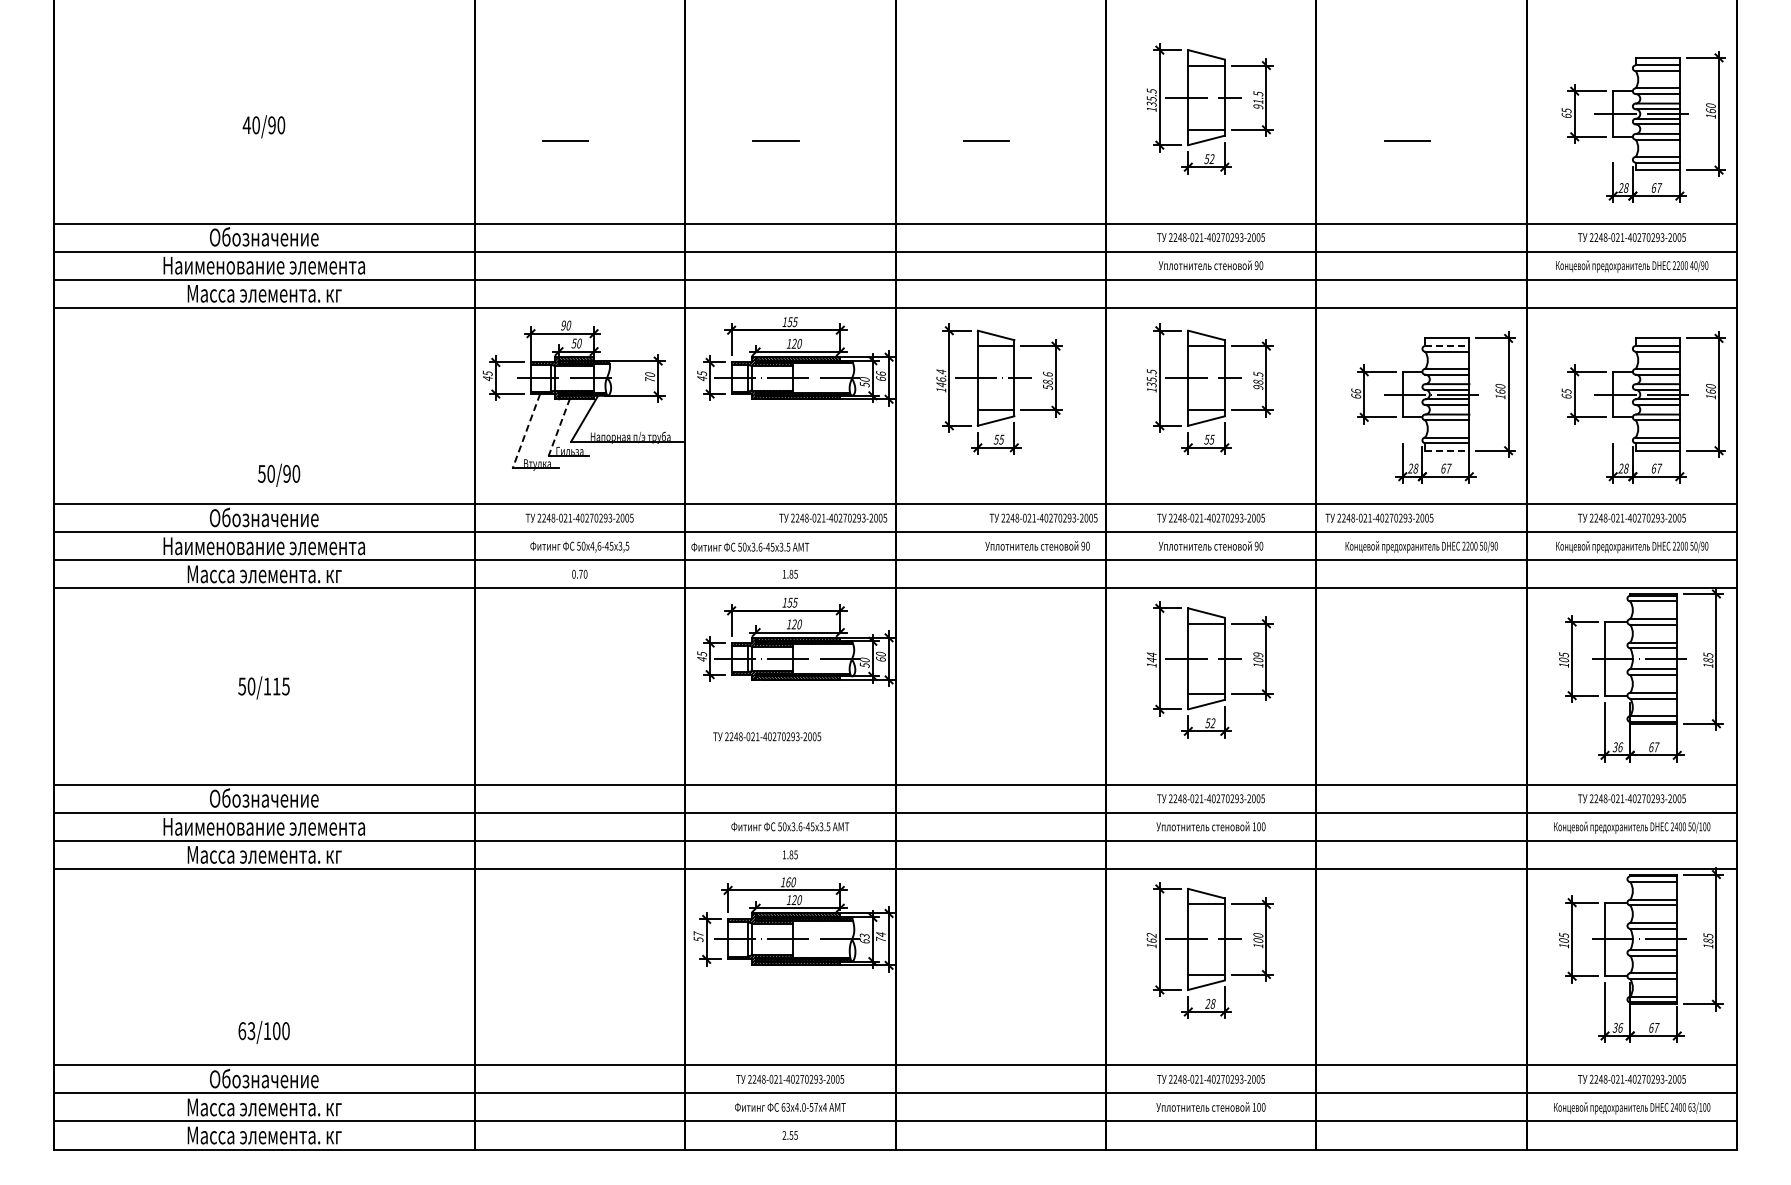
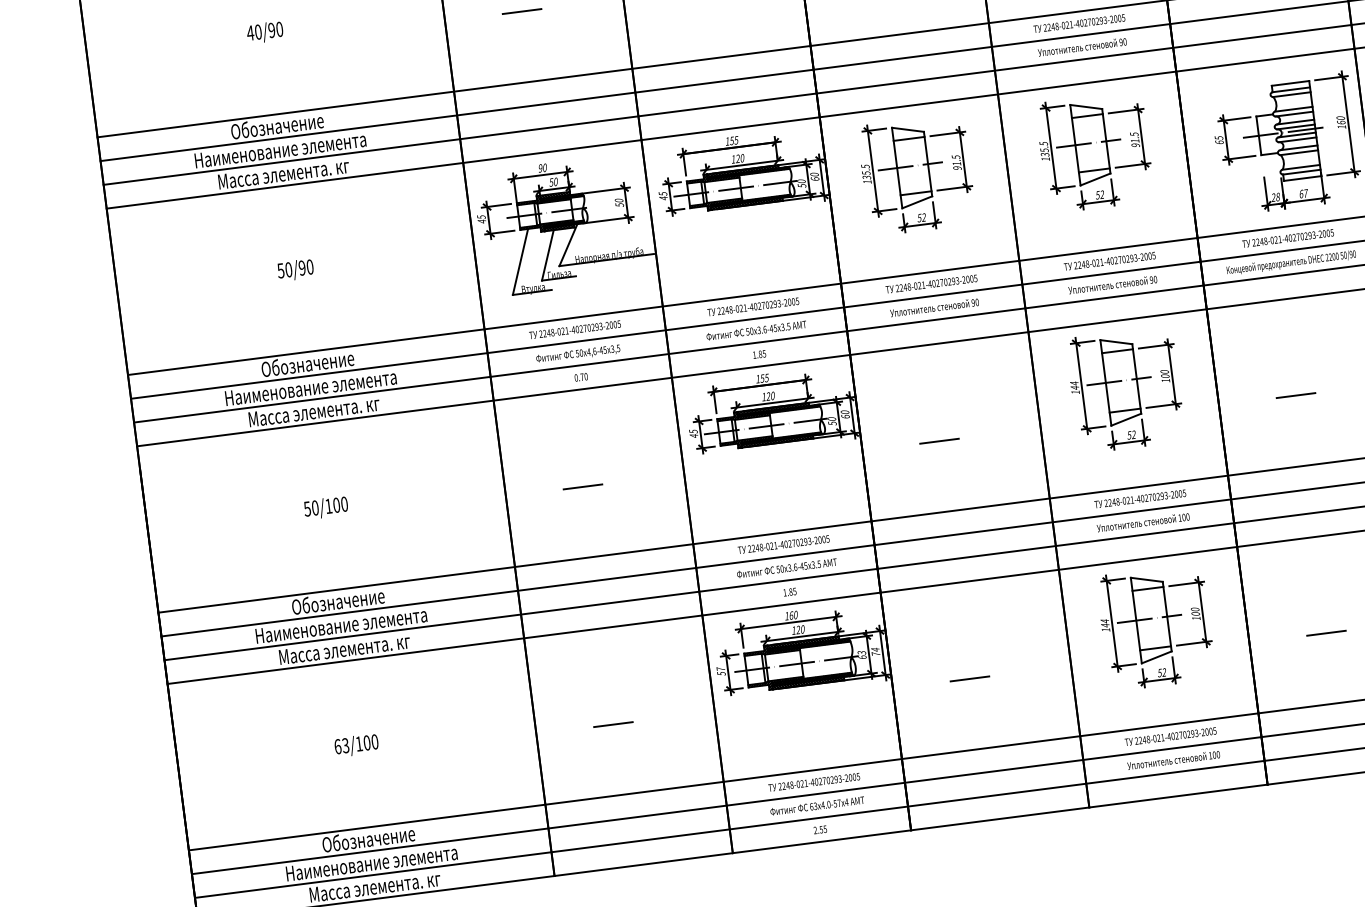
line: (1447, 346) -> (1291, 90), dashed -> solid
text: (880, 373) -> (814, 174), 66 -> 60
text: (941, 378) -> (866, 172), 146.4 -> 135.5
text: (650, 379) -> (619, 204), 70 -> 50
text: (1047, 381) -> (956, 163), 58.6 -> 91.5
text: (1258, 381) -> (1135, 140), 98.5 -> 91.5
text: (1356, 390) -> (1219, 137), 66 -> 65
line: (559, 427) -> (548, 255), dashed -> solid
line: (526, 431) -> (520, 262), dashed -> solid
text: (1001, 439) -> (923, 217), 55 -> 52
text: (1211, 439) -> (1101, 194), 55 -> 52
line: (1447, 450) -> (1302, 178), dashed -> solid
text: (279, 474) -> (295, 269), moved
text: (833, 517) -> (753, 306), moved
text: (1043, 517) -> (931, 283), moved
text: (1379, 517) -> (1288, 237), moved
text: (1037, 545) -> (934, 307), moved
text: (750, 546) -> (756, 330), moved
text: (1258, 655) -> (1164, 372), 109 -> 100
text: (281, 686) -> (340, 504), 50/115 -> 50/100
line: (565, 701) -> (582, 486), added
line: (986, 701) -> (939, 440), added
line: (1407, 701) -> (1296, 395), added
text: (767, 736) -> (784, 544), moved
text: (1151, 938) -> (1105, 623), 162 -> 144
line: (565, 982) -> (613, 724), added
line: (986, 982) -> (970, 678), added
line: (1407, 982) -> (1326, 633), added
text: (1210, 1003) -> (1162, 672), 28 -> 52
text: (263, 1032) -> (356, 745), moved
text: (263, 1107) -> (371, 863), Масса элемента. кг -> Наименование элемента

